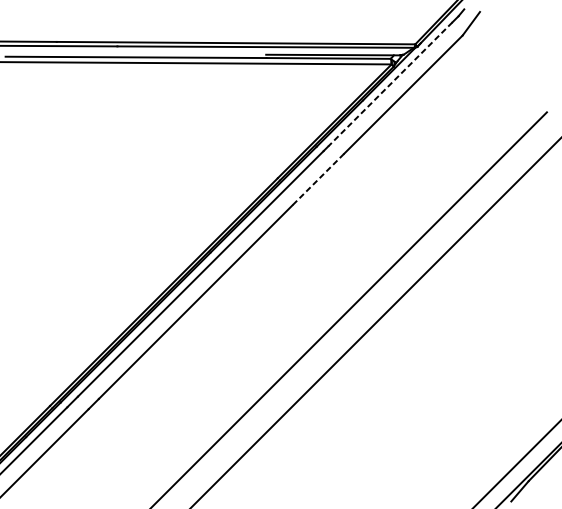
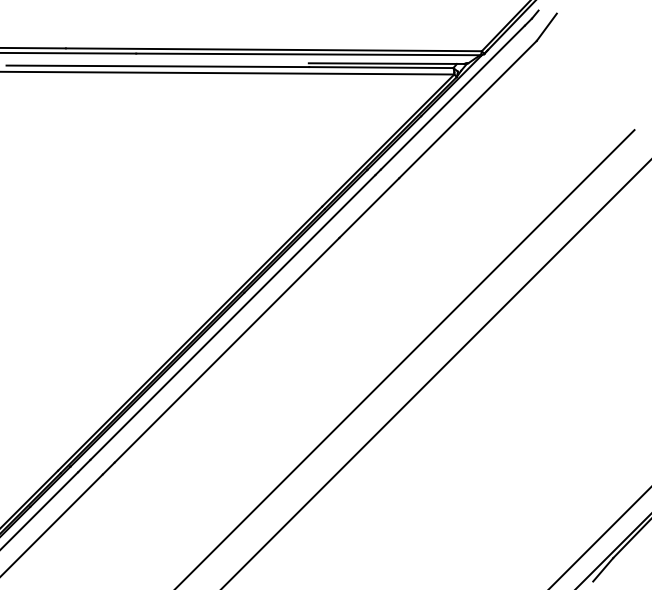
line: (390, 84) -> (452, 97), dashed -> solid
line: (317, 179) -> (368, 208), dashed -> solid

